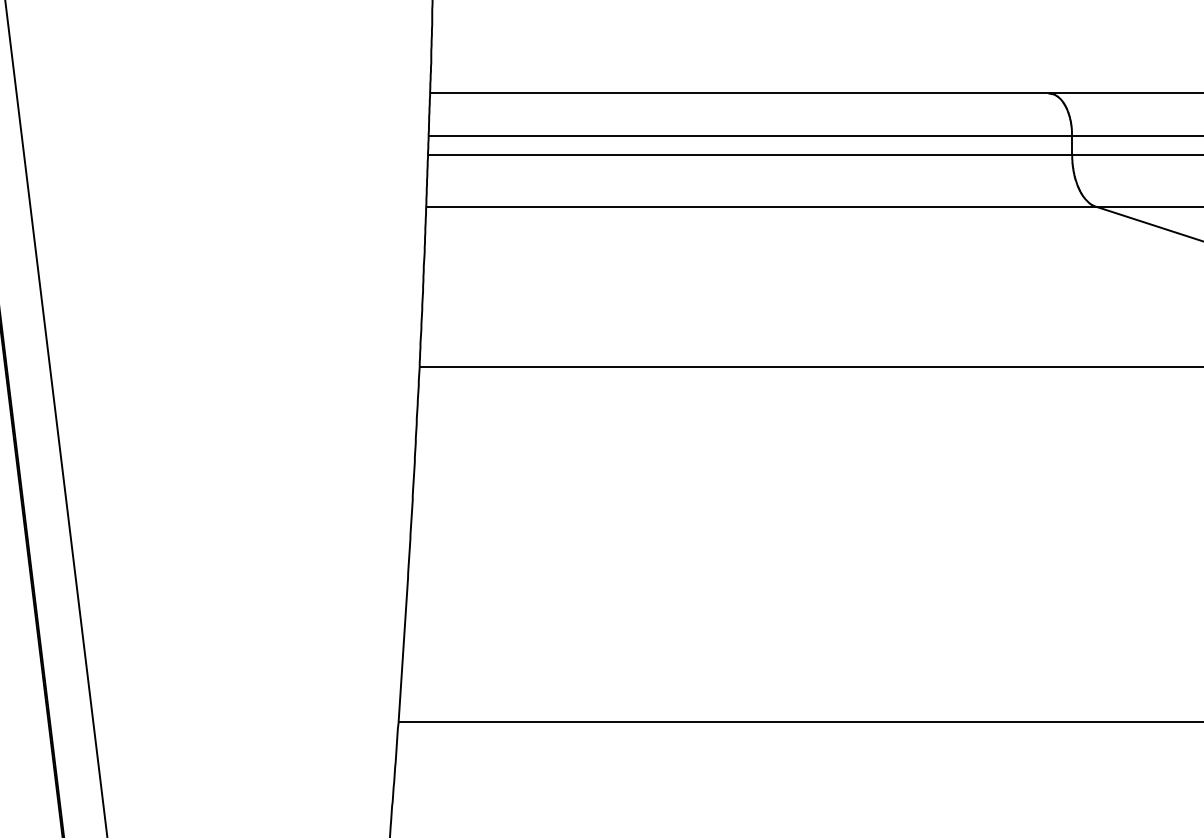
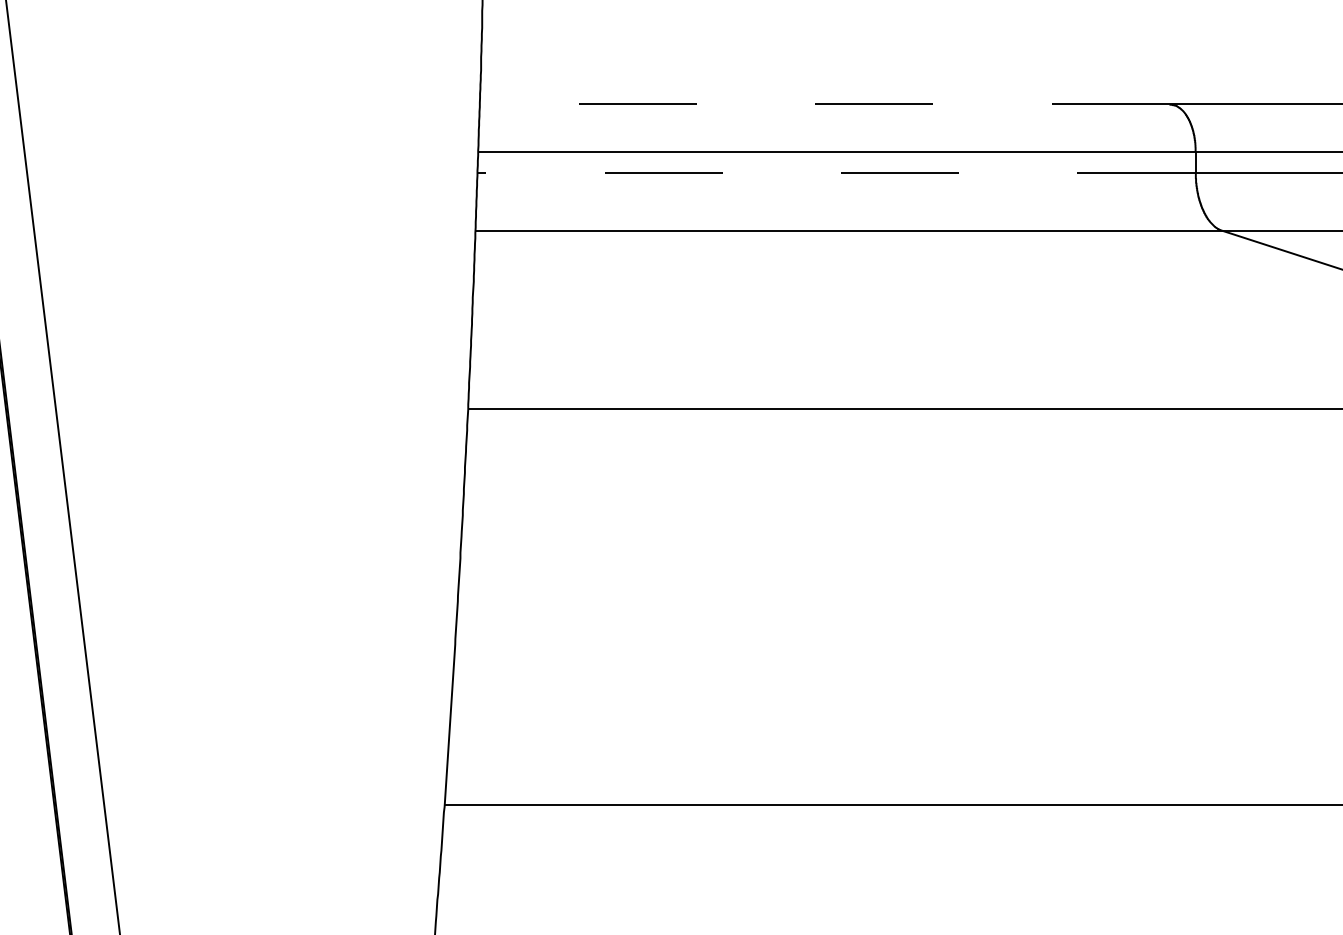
line: (739, 93) -> (824, 104), solid -> dashed
line: (749, 154) -> (836, 172), solid -> dashed

